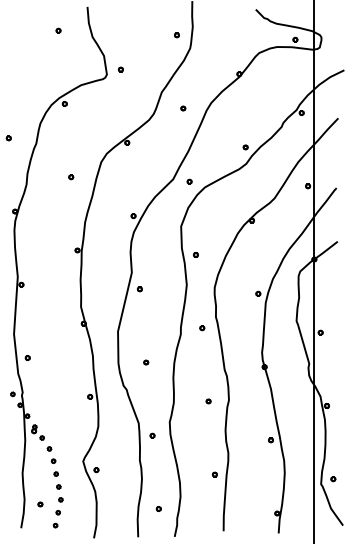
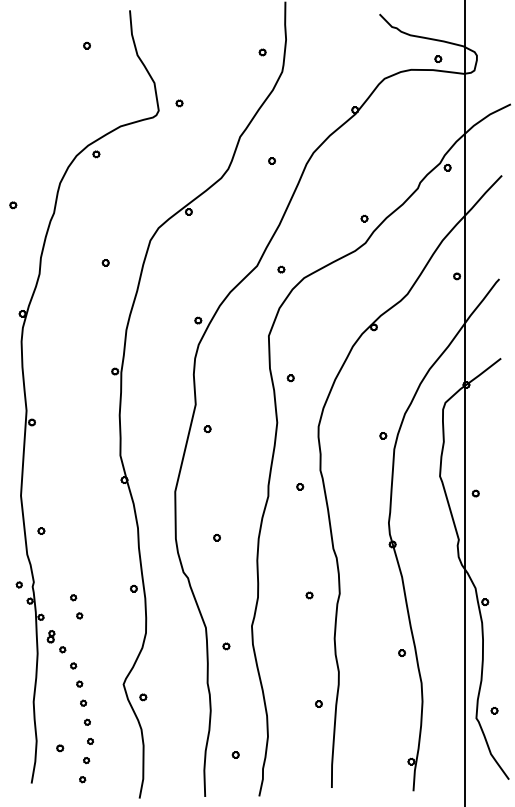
part: (51, 408) -> (76, 605), added

